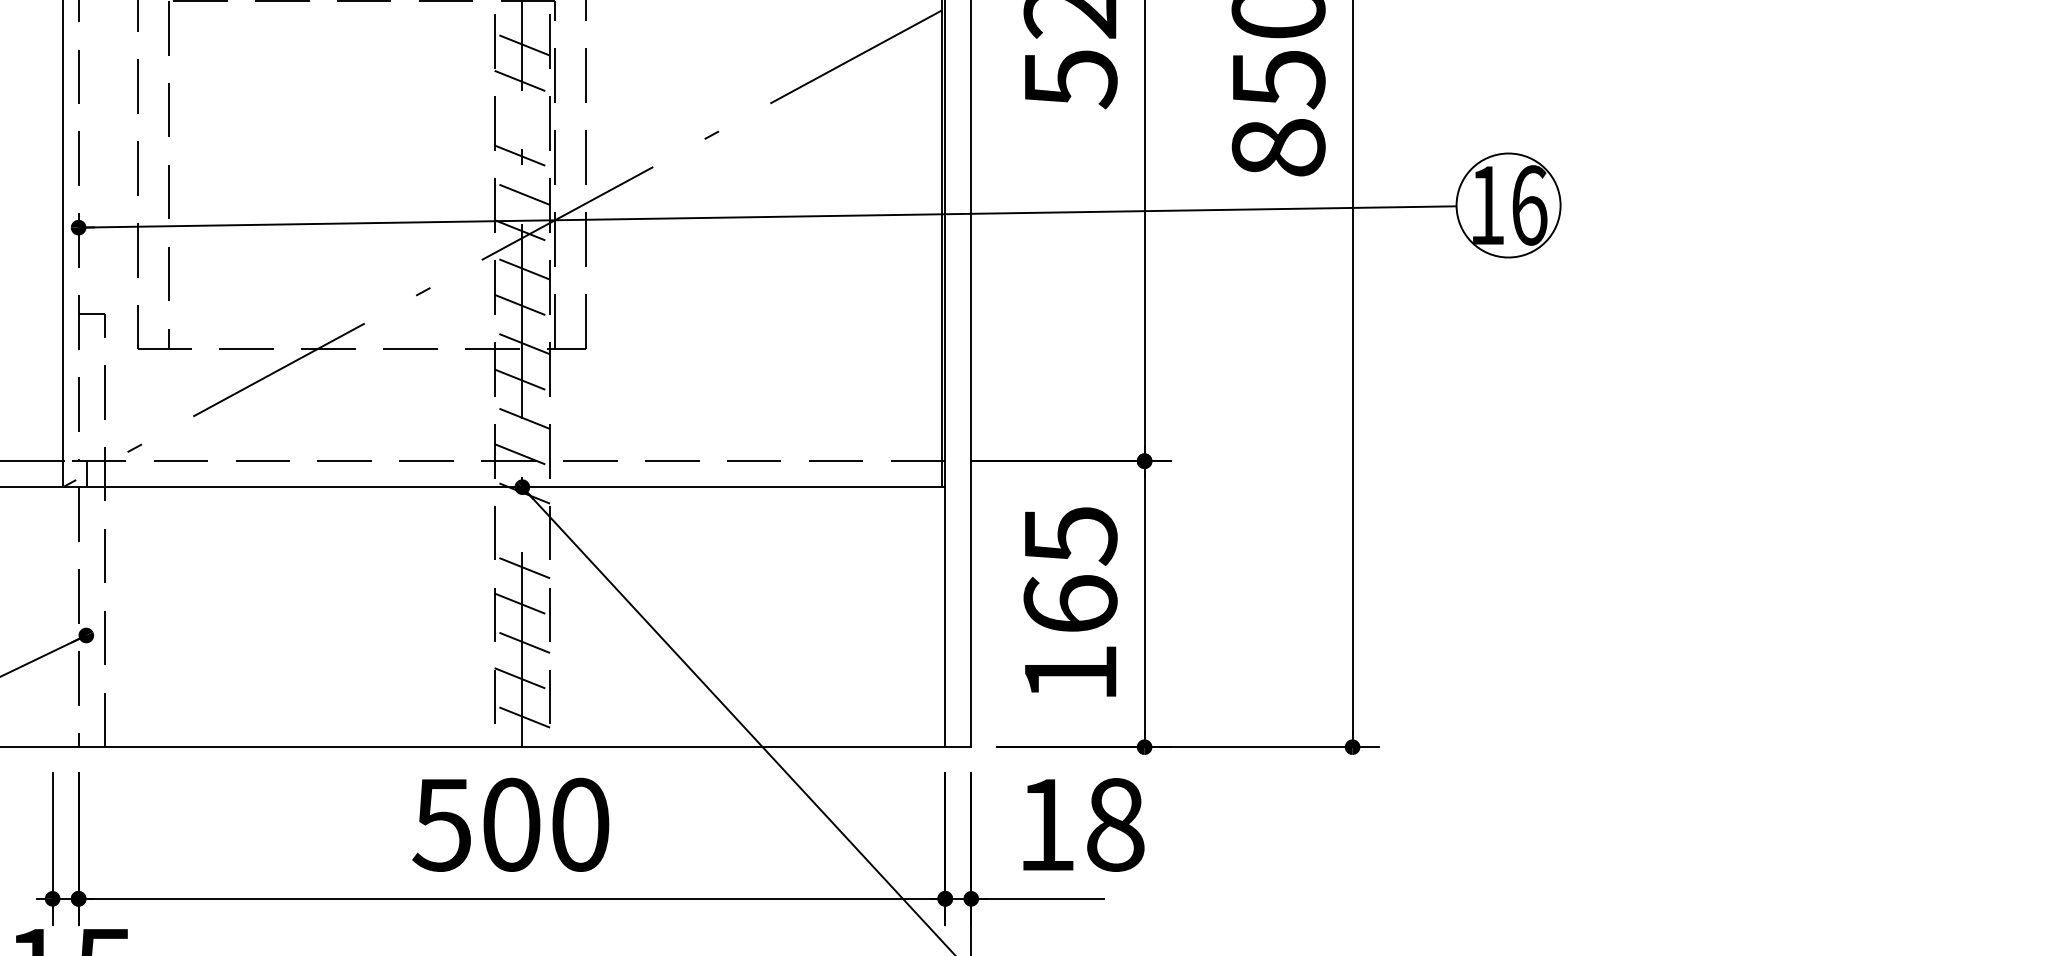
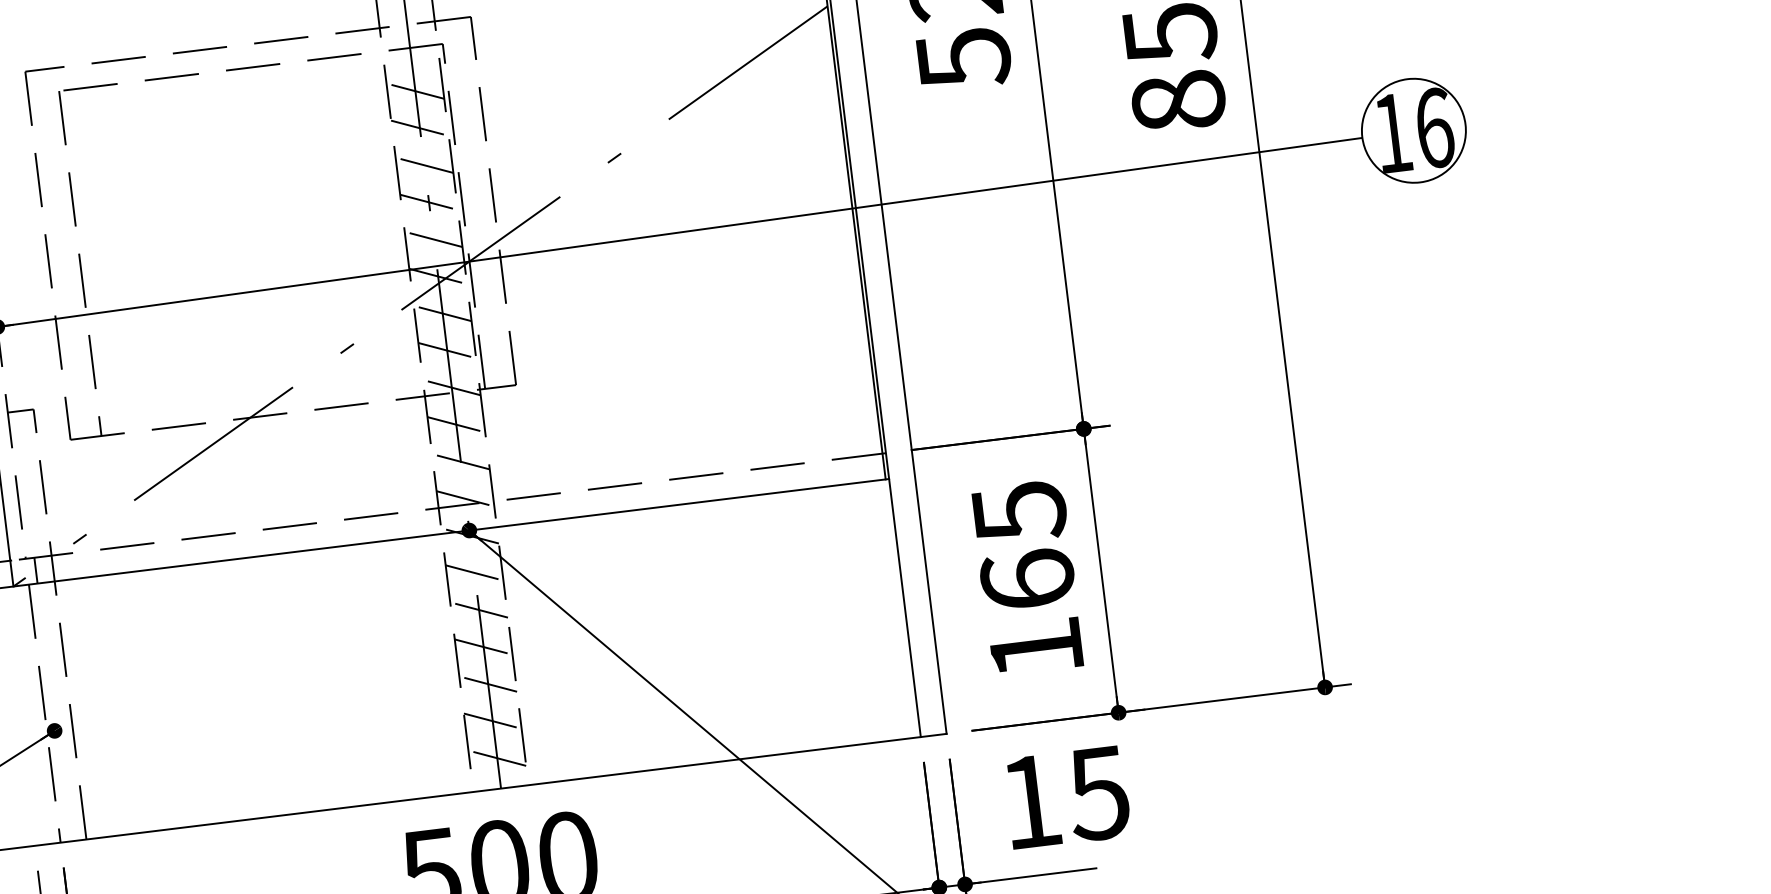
line: (522, 119) -> (424, 165), added
line: (522, 529) -> (474, 572), added
text: (1114, 824) -> (1098, 793), 18 -> 15

